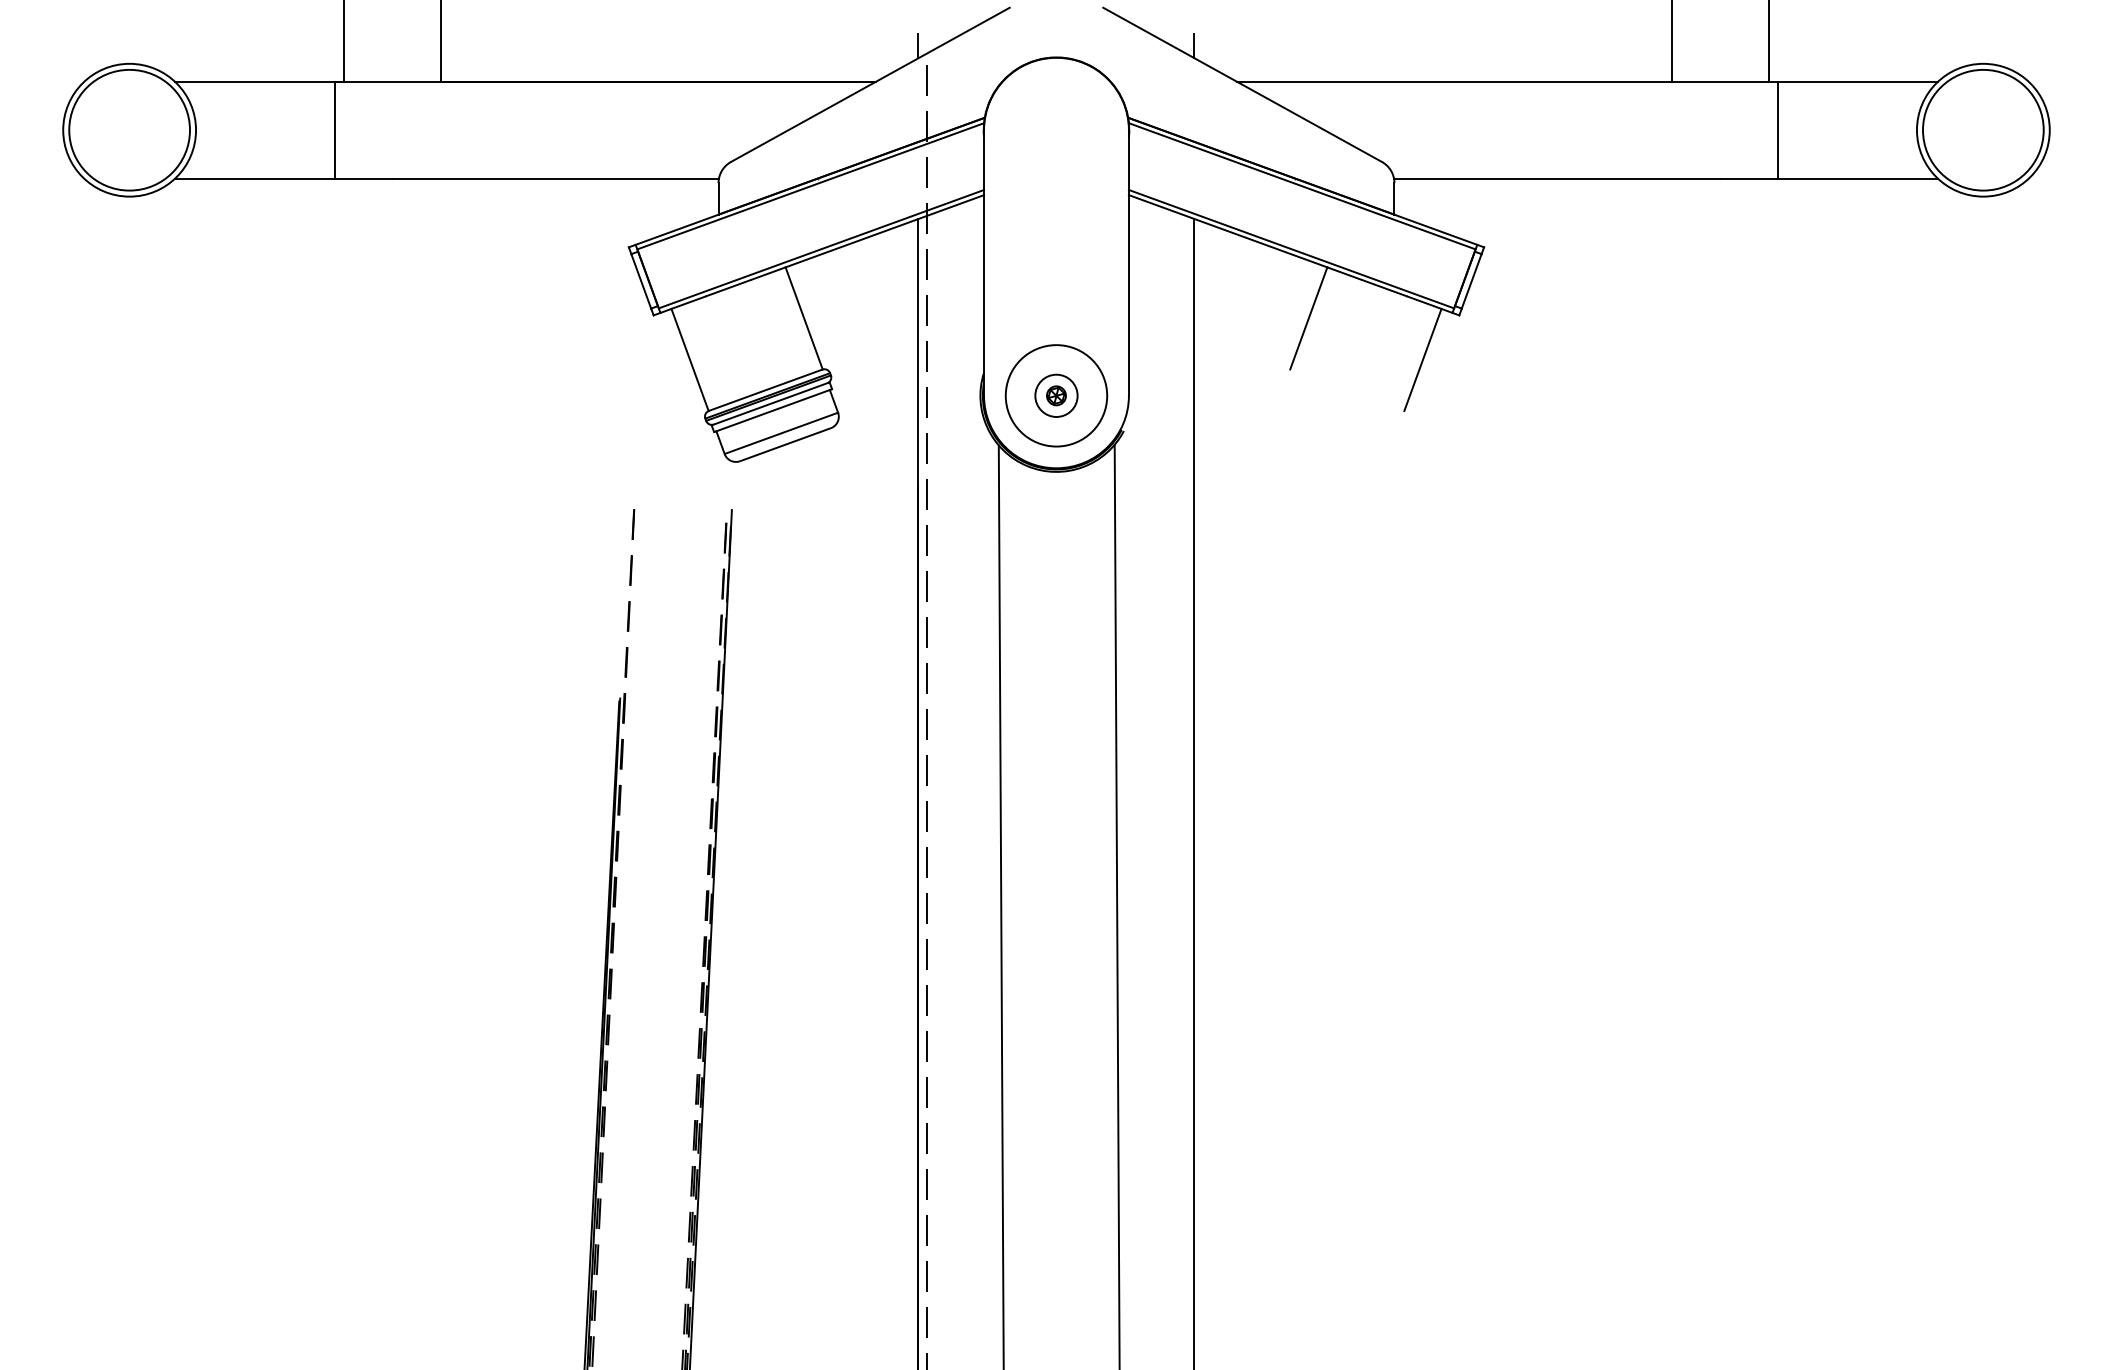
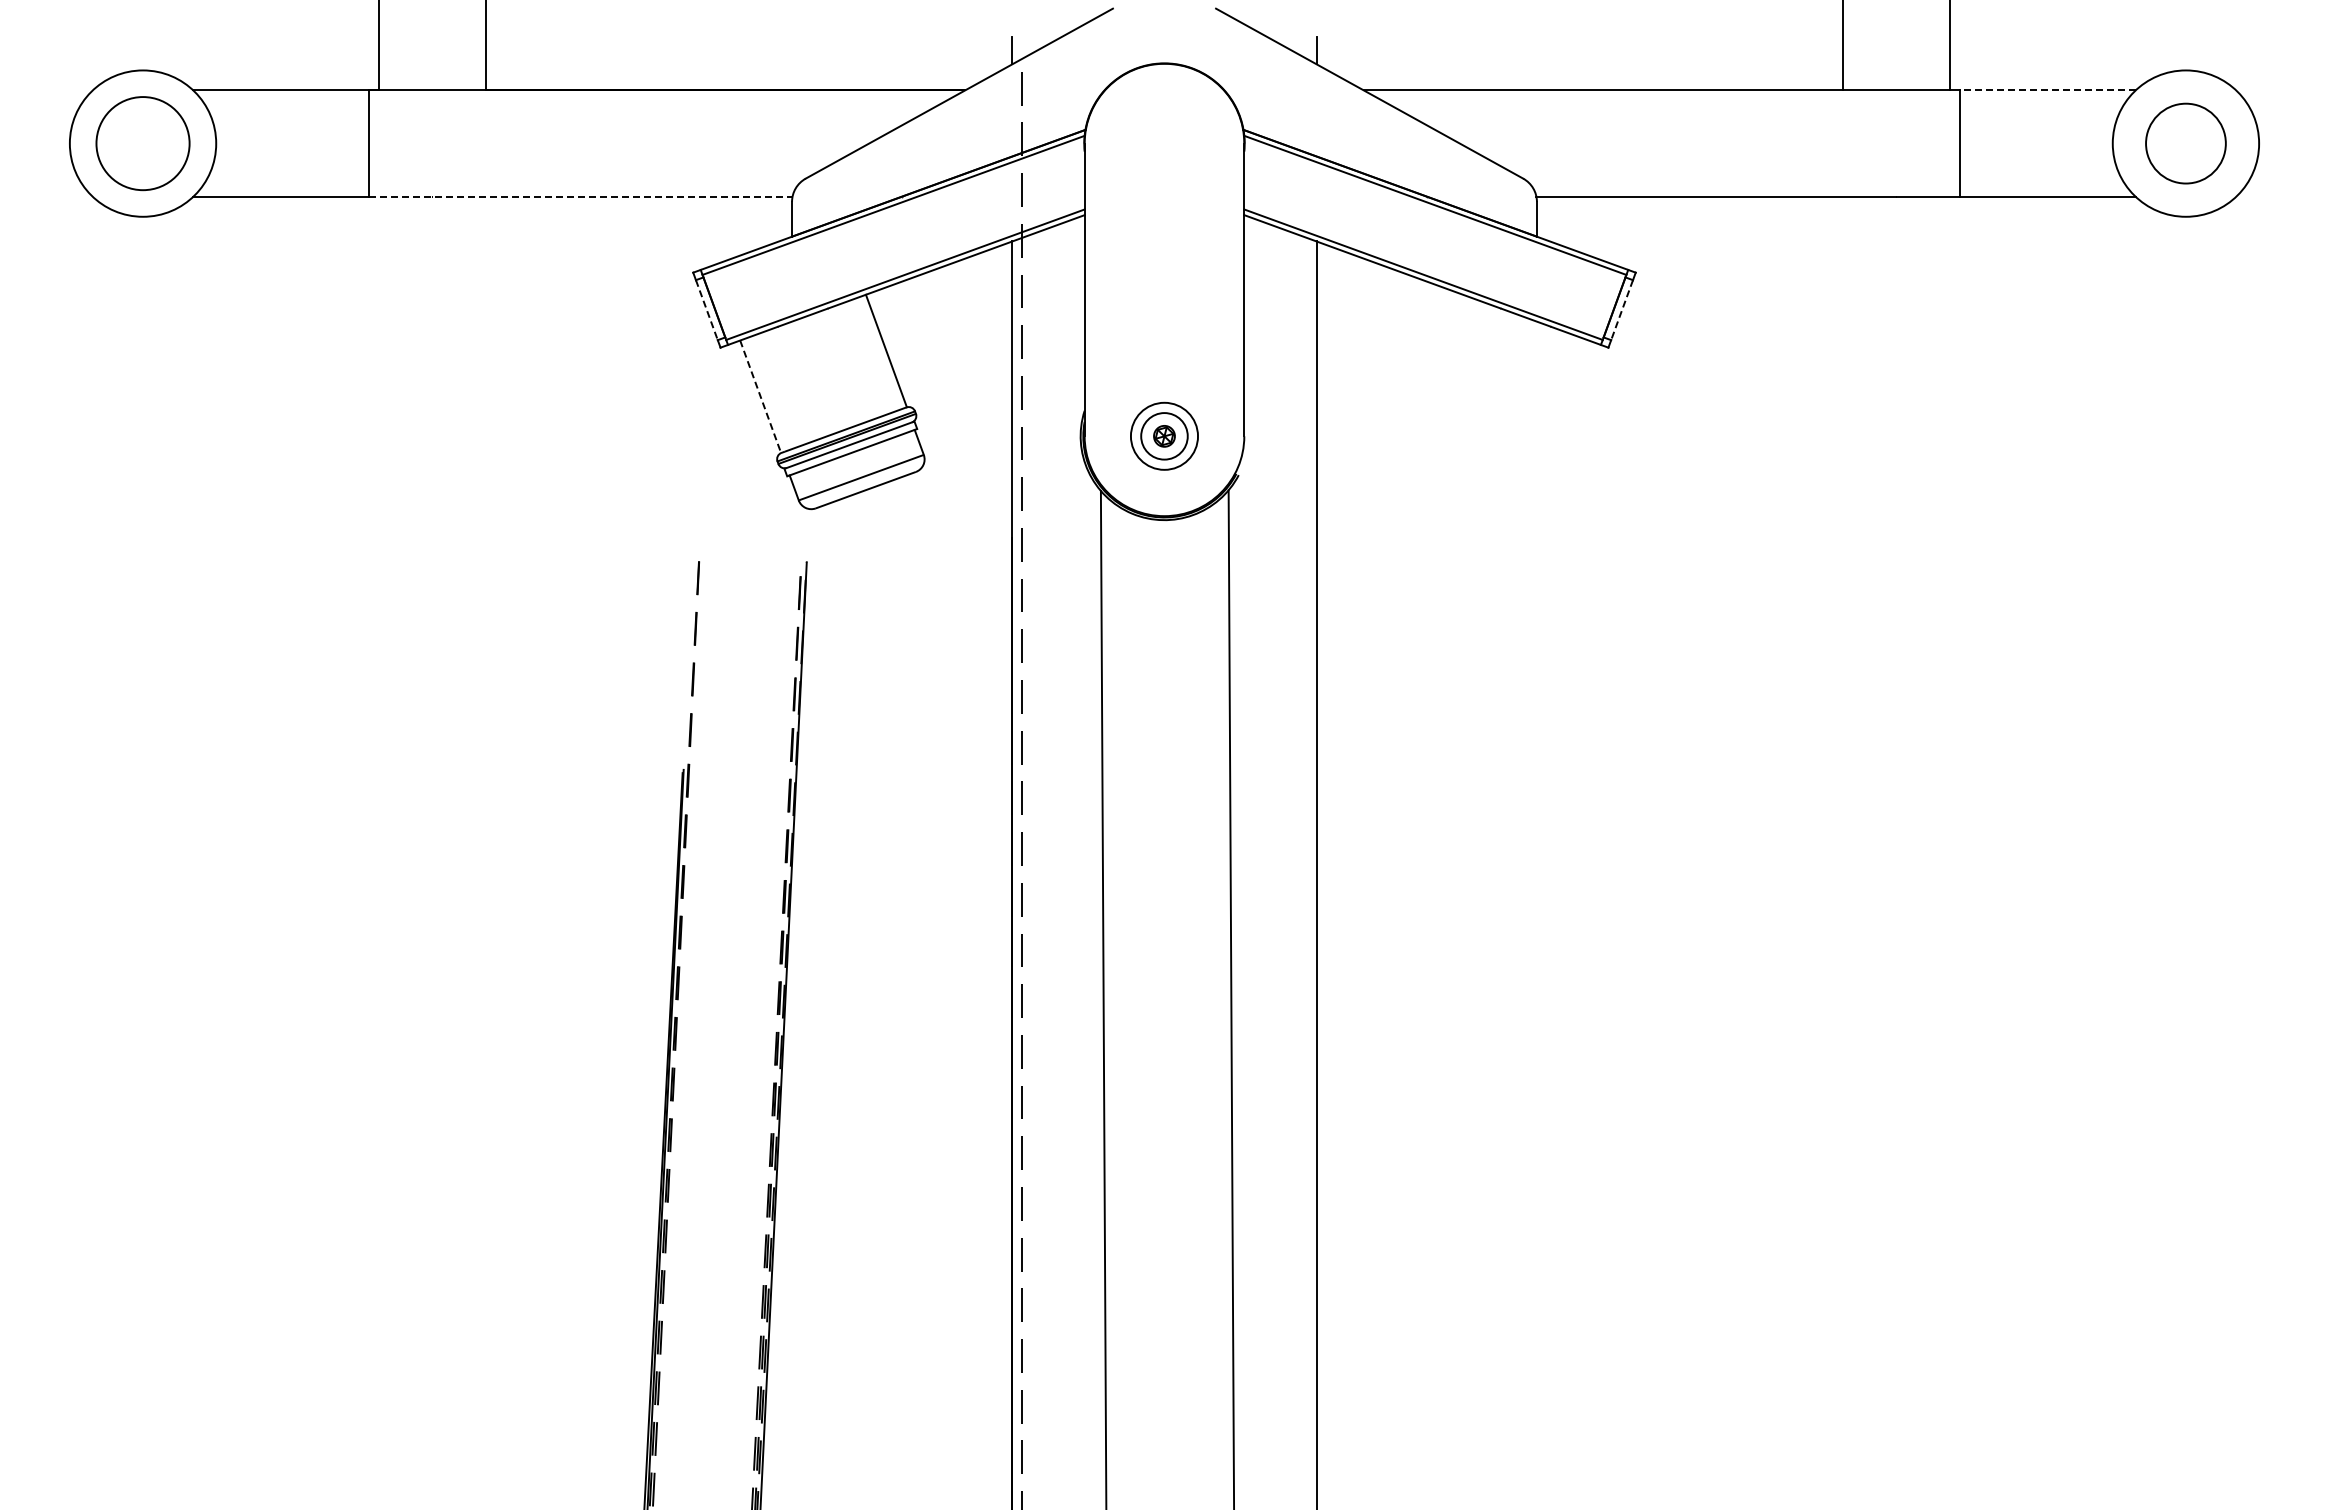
line: (1857, 82) -> (2047, 90), solid -> dashed
circle: (129, 130) -> (142, 143), size x0.7
circle: (1982, 130) -> (2185, 143), size x0.6
line: (526, 178) -> (580, 196), solid -> dashed
line: (640, 281) -> (706, 310), solid -> dashed
line: (1472, 281) -> (1622, 310), solid -> dashed
line: (1308, 317) -> (1442, 350), removed
line: (689, 359) -> (760, 396), solid -> dashed
line: (1422, 359) -> (1567, 396), removed
circle: (1056, 395) -> (1164, 436), size x0.6

